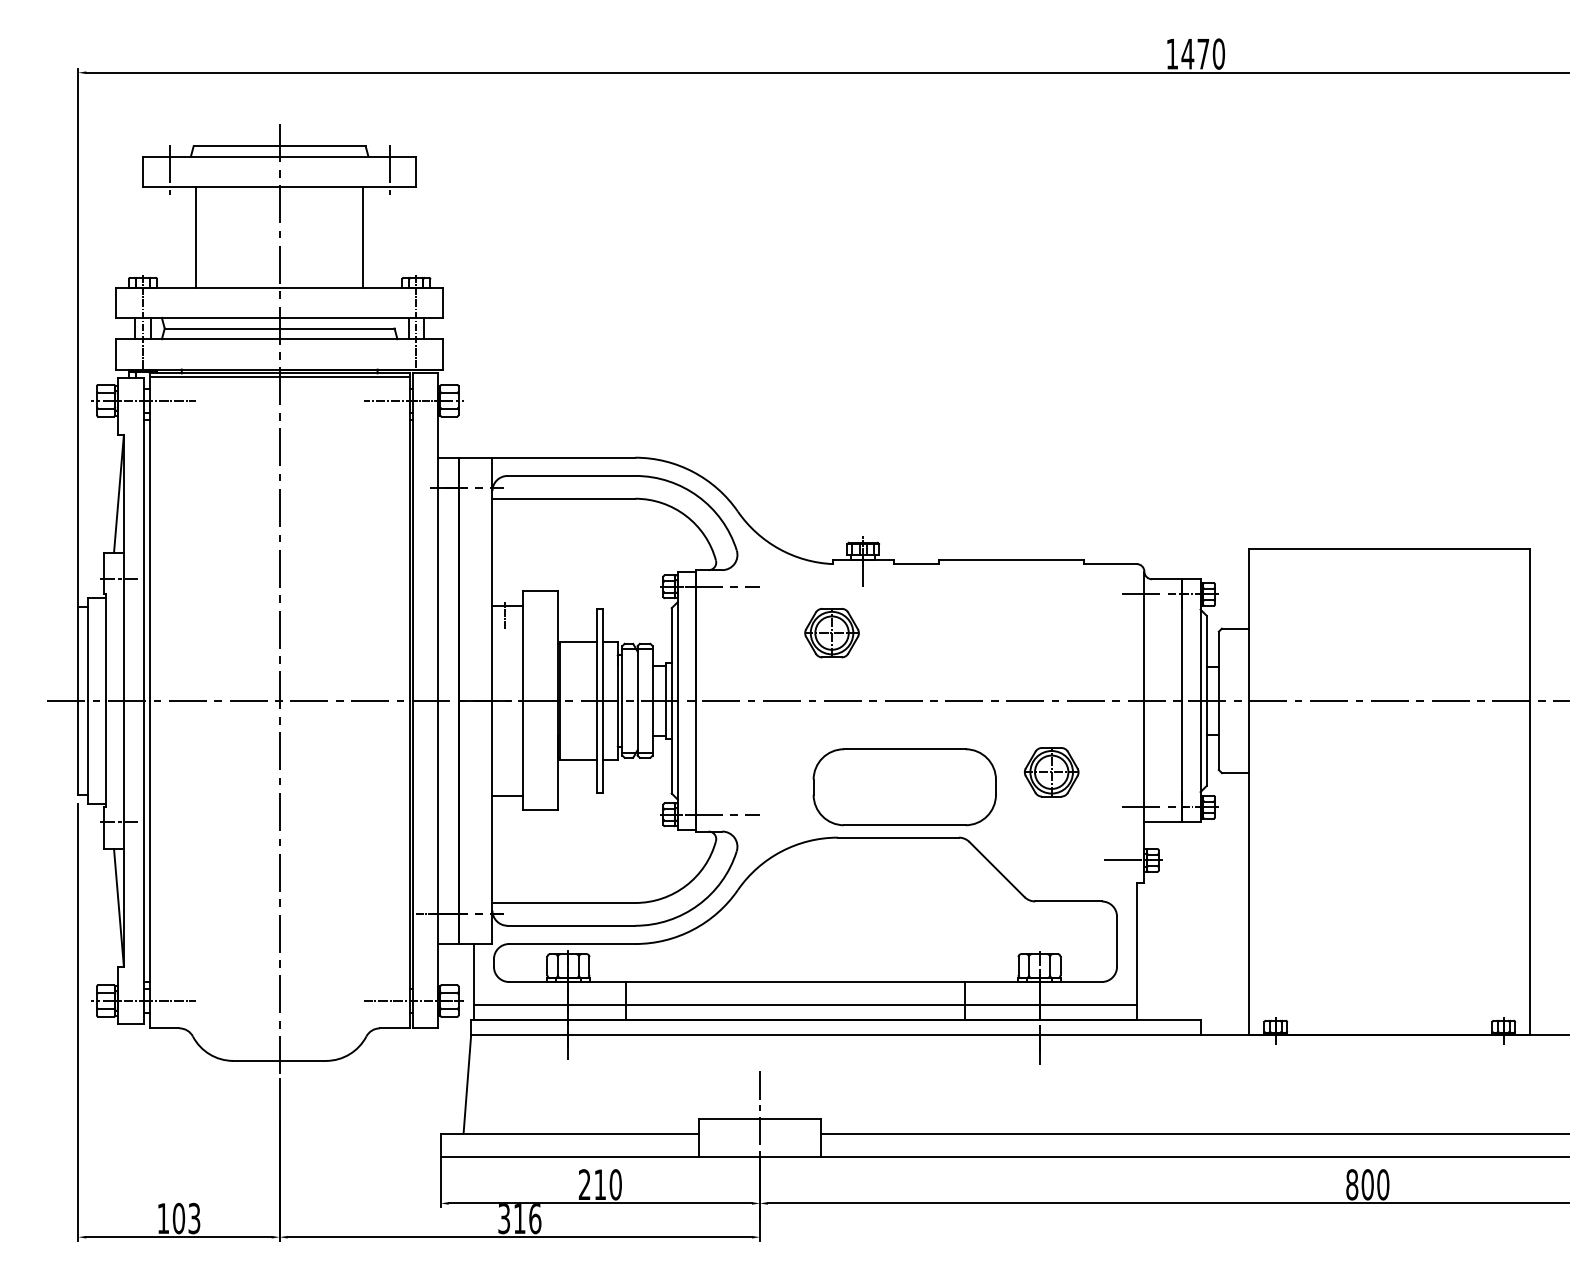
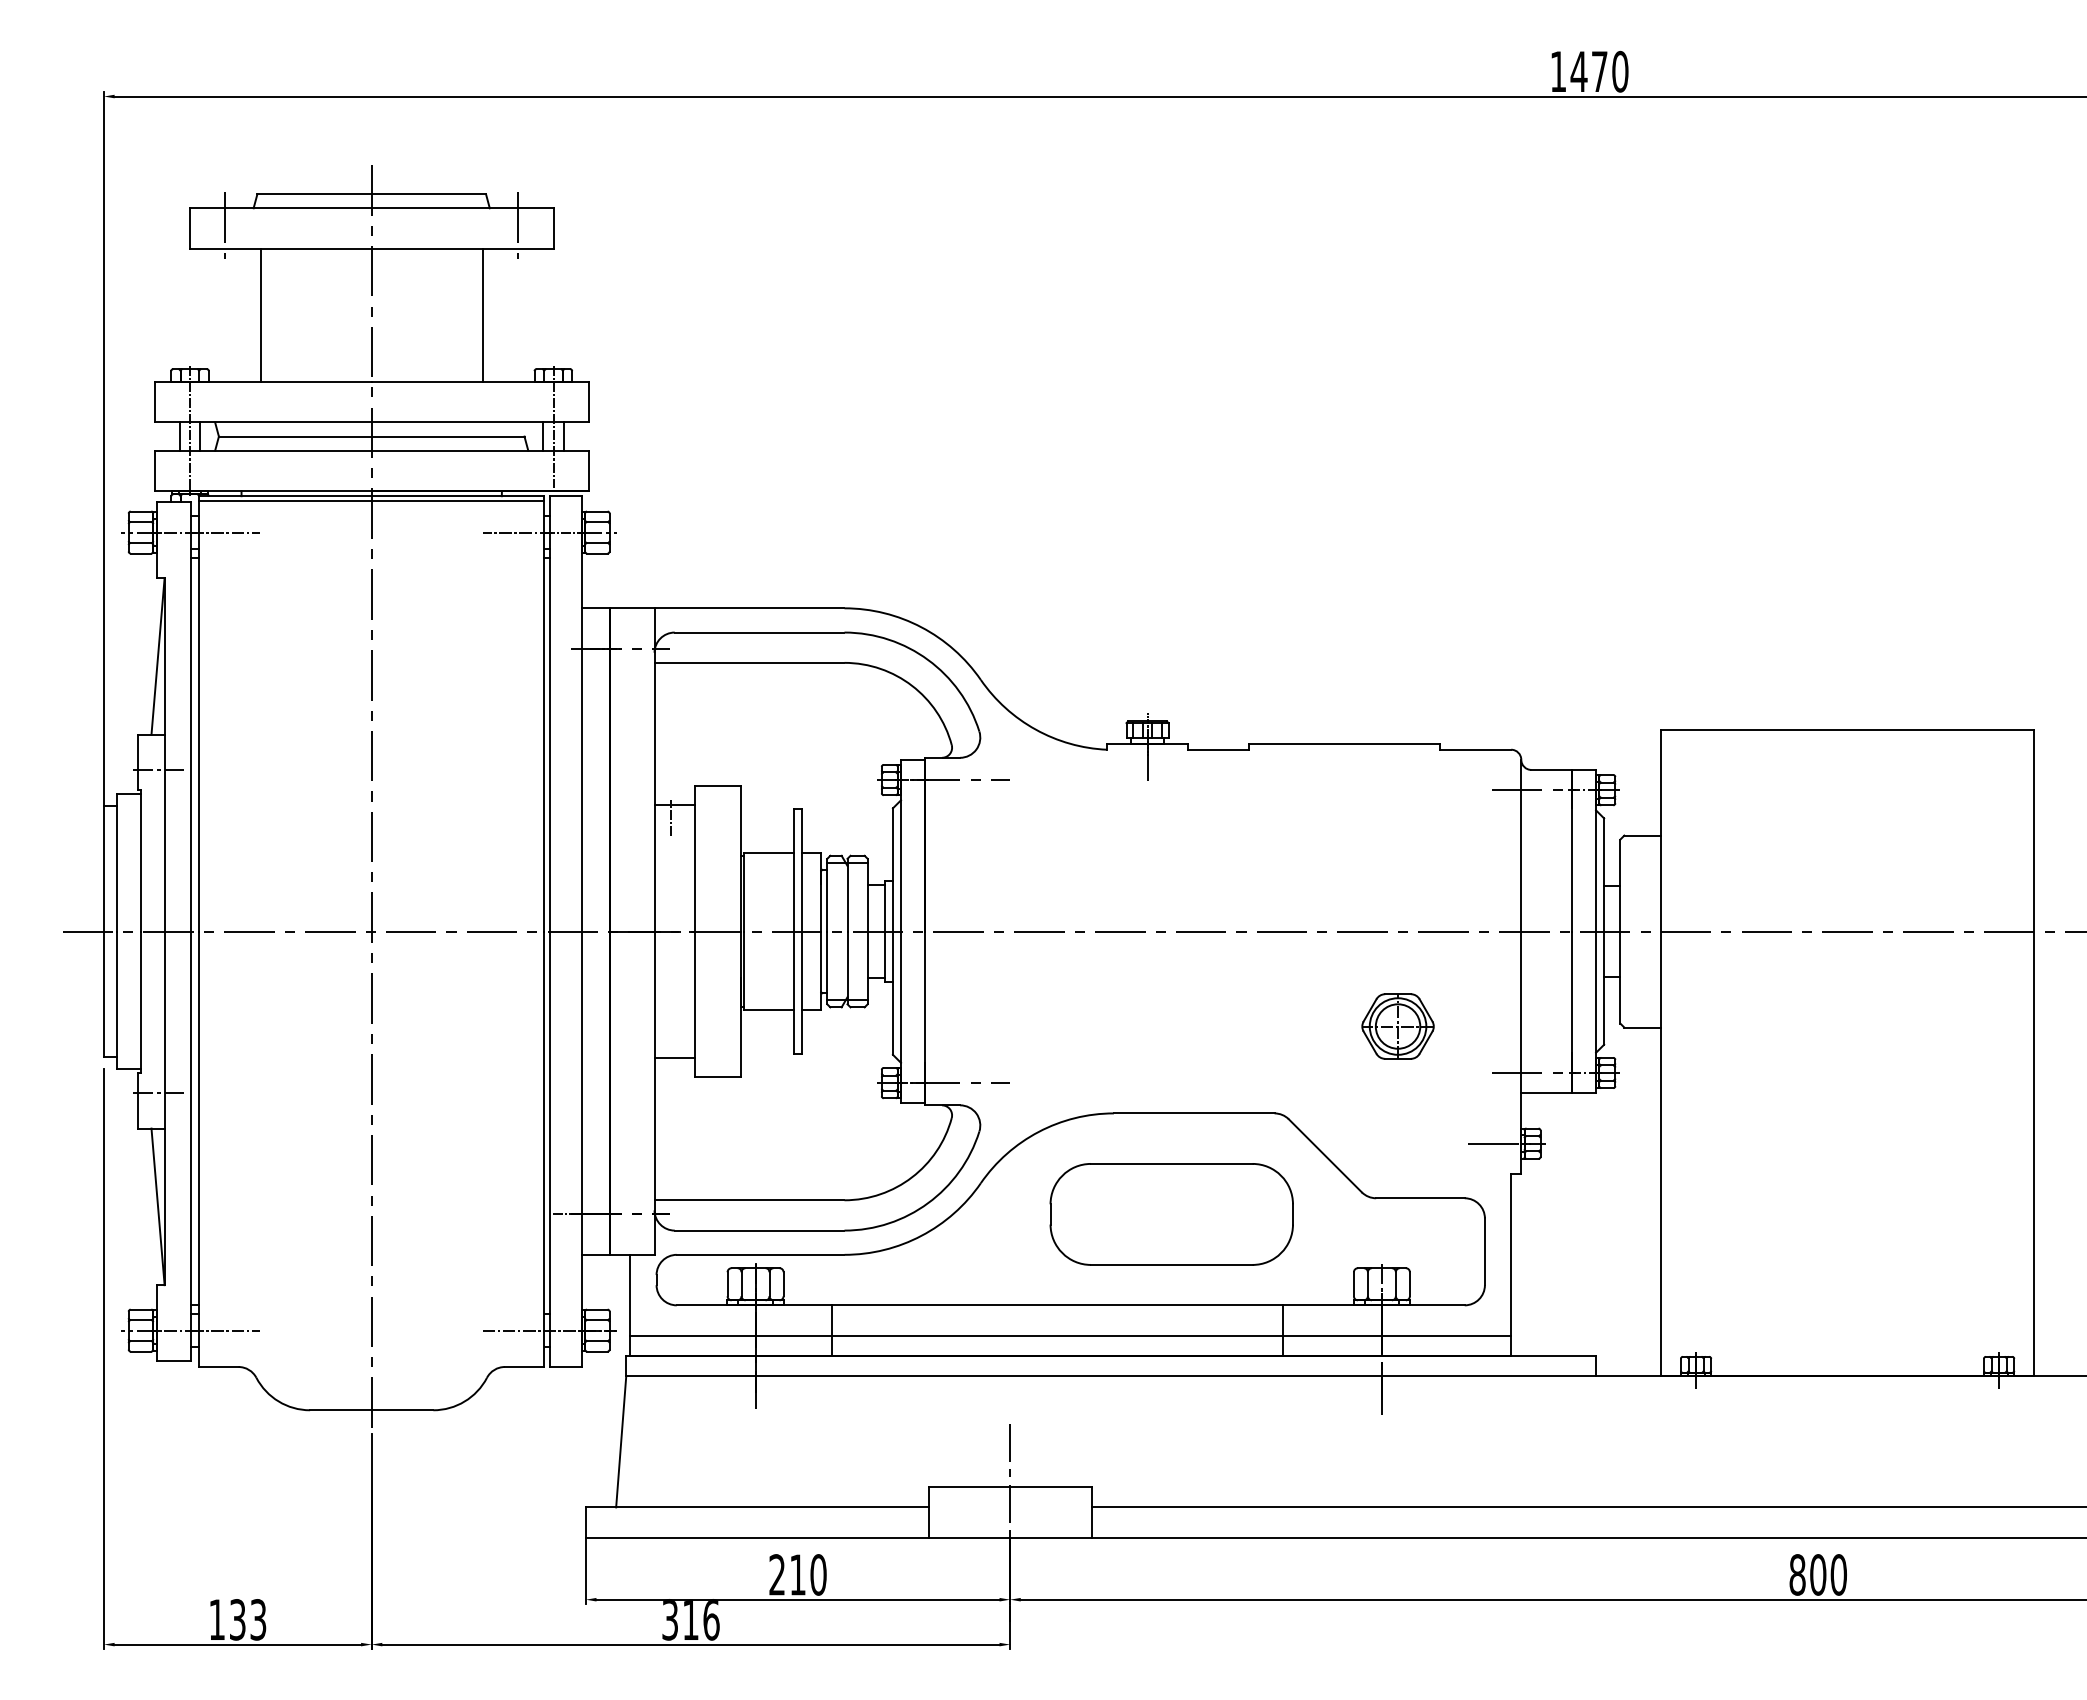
part: (831, 633) -> (1105, 841), removed
part: (904, 787) -> (1171, 1214), moved
text: (178, 1218) -> (237, 1619), 103 -> 133

